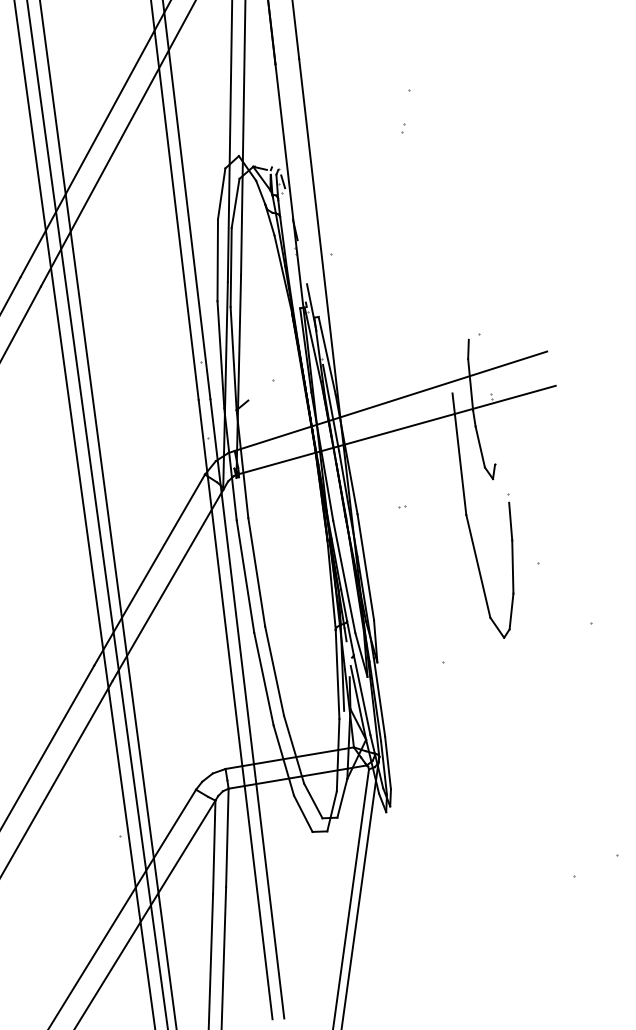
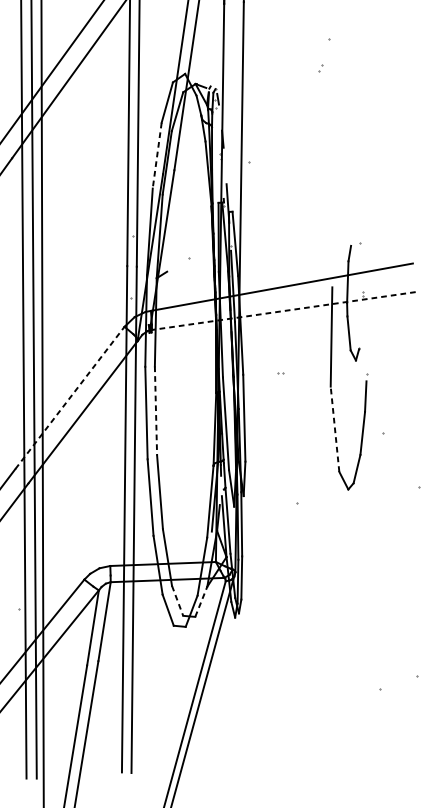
line: (217, 260) -> (156, 155), solid -> dashed
line: (396, 430) -> (283, 311), solid -> dashed
line: (478, 566) -> (335, 429), solid -> dashed
line: (149, 569) -> (69, 397), solid -> dashed
line: (256, 572) -> (155, 411), solid -> dashed
line: (342, 798) -> (201, 601), solid -> dashed
line: (313, 800) -> (177, 600), solid -> dashed

